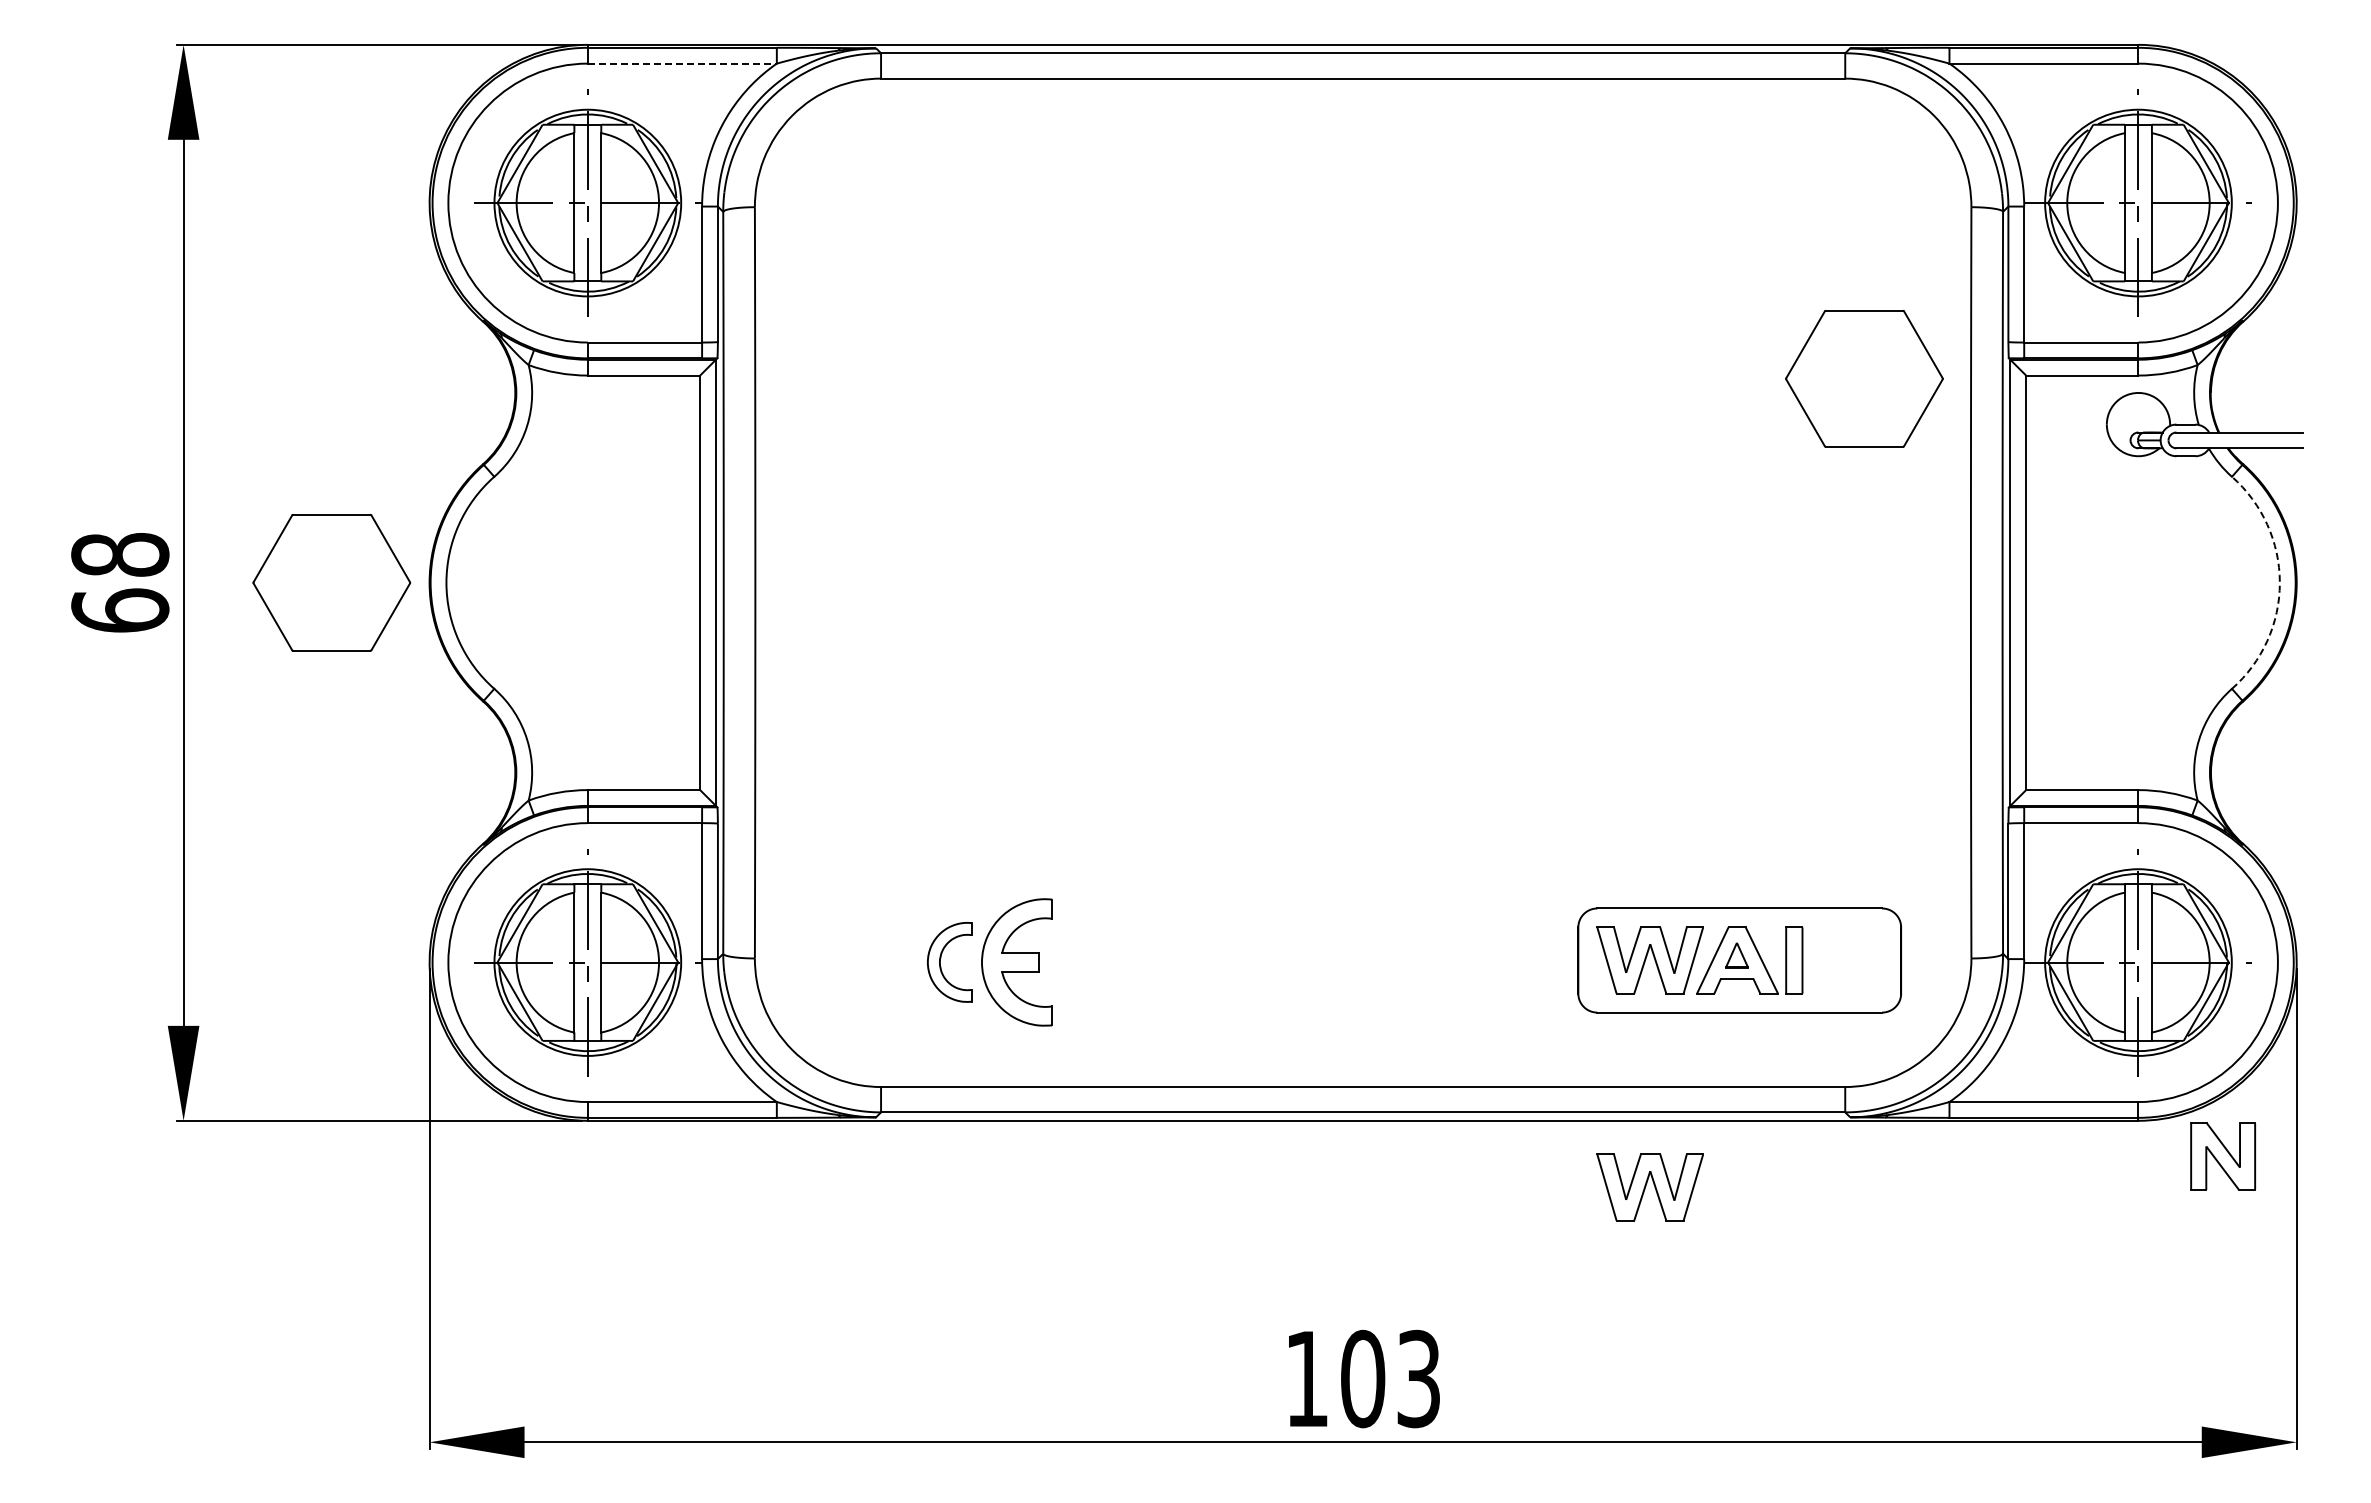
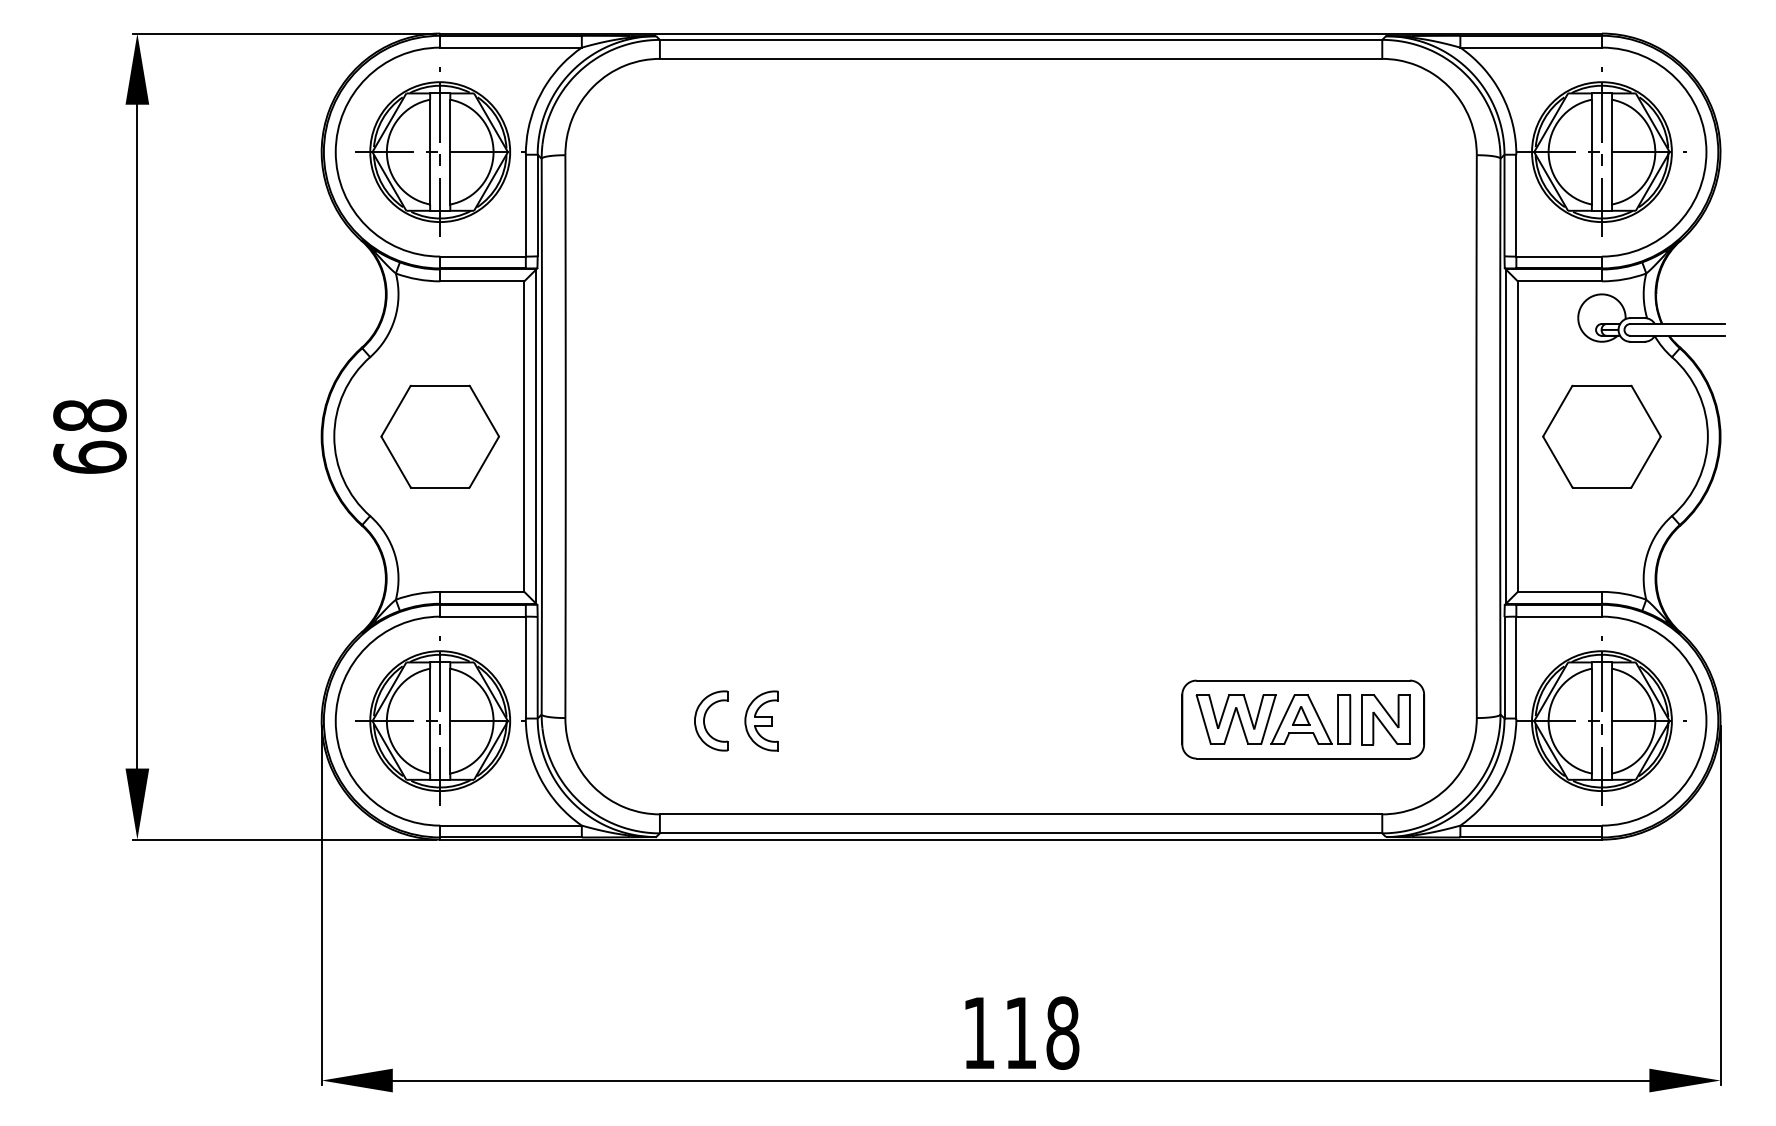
line: (682, 63) -> (511, 47), dashed -> solid
part: (1864, 378) -> (1601, 436), moved
part: (331, 582) -> (439, 436), moved
arc: (2279, 582) -> (1707, 436), dashed -> solid
part: (1016, 962) -> (761, 721), size x0.62
part: (2222, 1156) -> (1385, 719), moved
part: (1649, 1187) -> (1235, 889), removed
text: (1390, 1378) -> (1041, 1032), 103 -> 118

